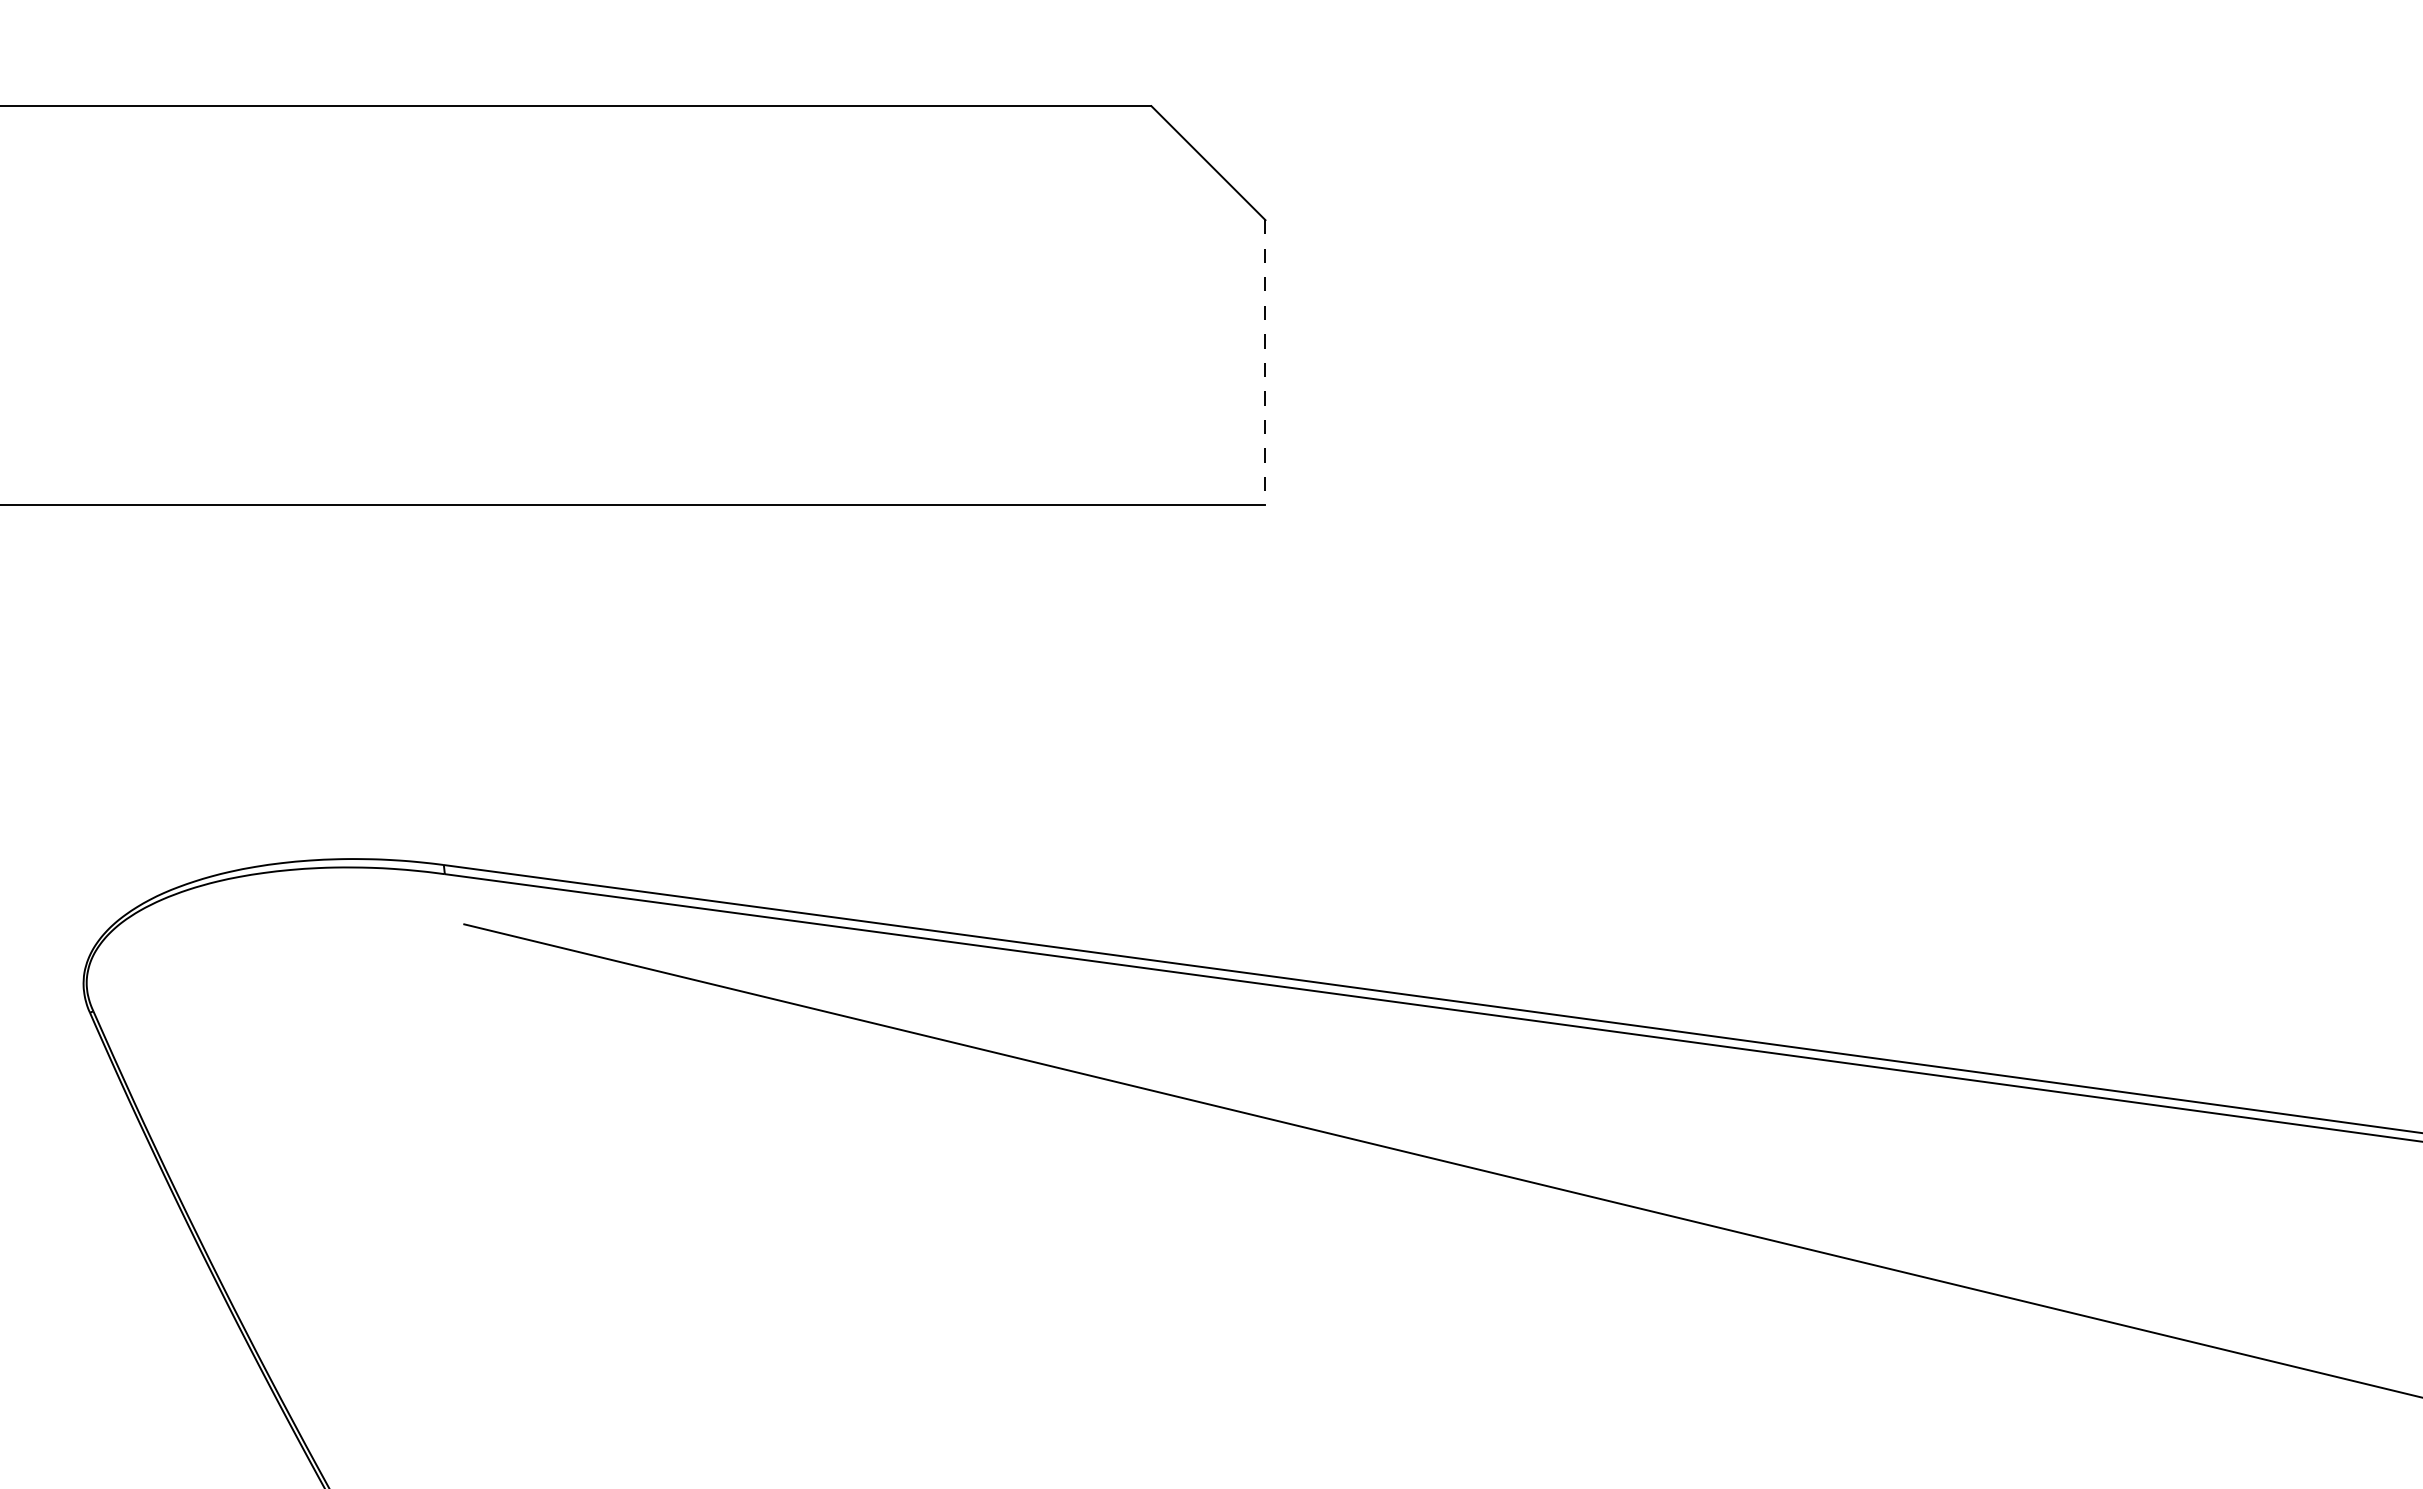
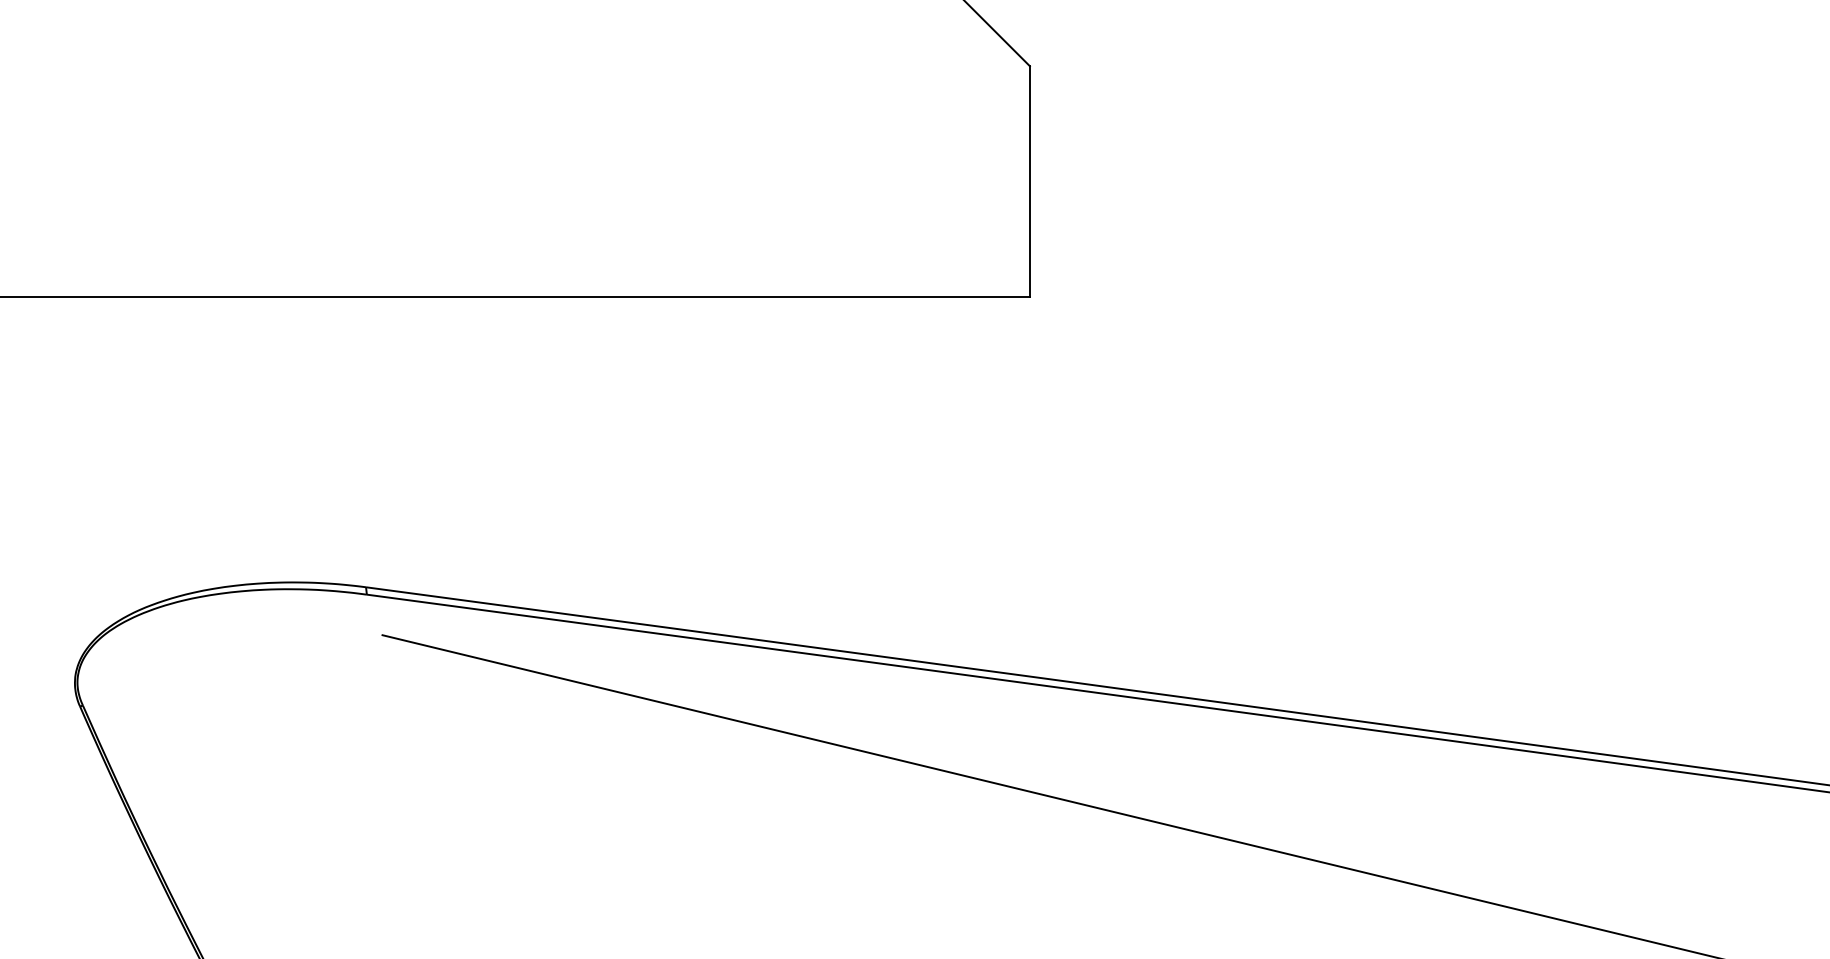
line: (1265, 362) -> (1029, 181), dashed -> solid

